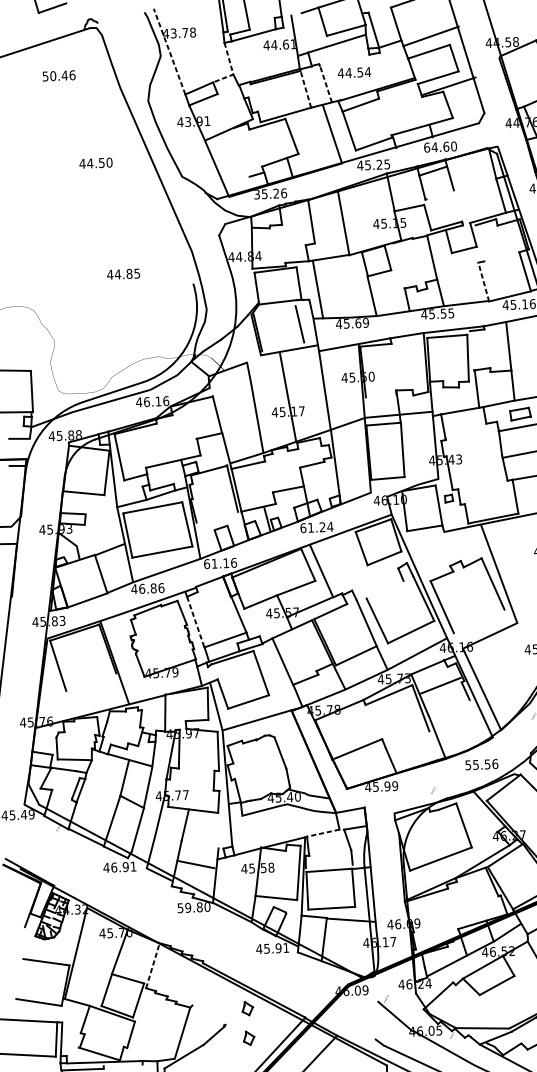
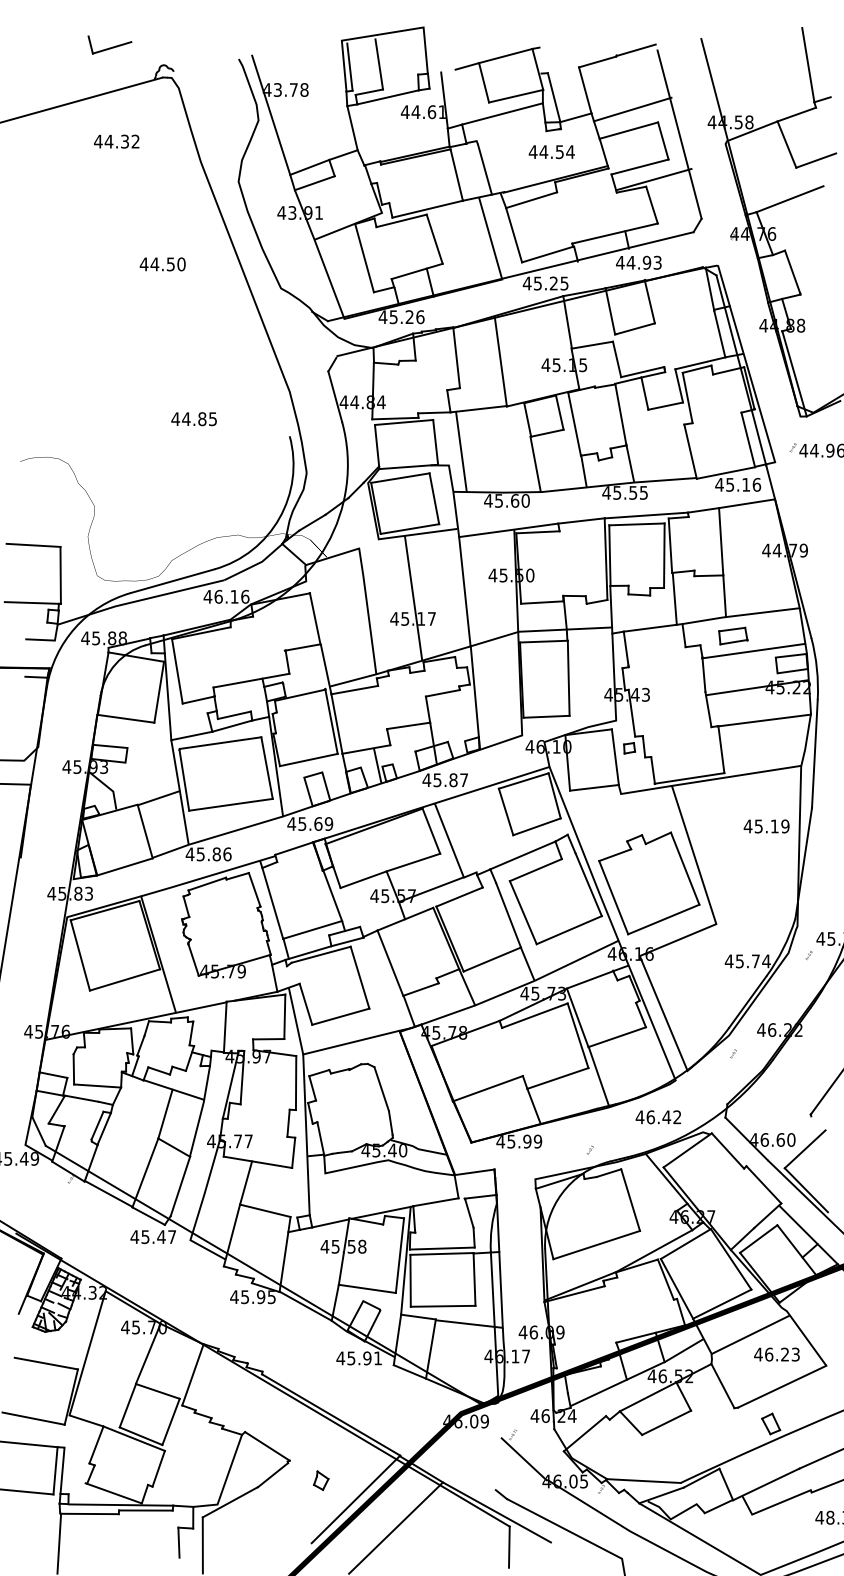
line: (169, 51) -> (270, 114), dashed -> solid
line: (232, 69) -> (356, 143), dashed -> solid
text: (354, 73) -> (551, 152), moved
text: (58, 75) -> (116, 141), 50.46 -> 44.32
line: (325, 84) -> (484, 169), dashed -> solid
line: (305, 88) -> (456, 174), dashed -> solid
text: (440, 146) -> (638, 262), 64.60 -> 44.93
line: (241, 152) -> (364, 258), added
line: (432, 171) -> (635, 328), moved
text: (256, 194) -> (382, 317), 35.26 -> 45.26
line: (479, 242) -> (687, 397), added
line: (398, 265) -> (574, 423), added
line: (483, 281) -> (690, 451), dashed -> solid
line: (274, 309) -> (400, 477), added
text: (365, 322) -> (525, 500), 45.69 -> 45.60
line: (282, 346) -> (409, 528), added
line: (472, 350) -> (670, 545), added
line: (381, 395) -> (542, 602), added
line: (217, 516) -> (308, 759), added
text: (316, 527) -> (445, 780), 61.24 -> 45.87
text: (220, 563) -> (310, 823), 61.16 -> 45.69
line: (374, 579) -> (522, 855), added
text: (141, 589) -> (200, 854), 46.86 -> 45.86
line: (384, 590) -> (535, 870), added
line: (478, 621) -> (663, 919), added
line: (195, 622) -> (272, 903), dashed -> solid
line: (90, 681) -> (124, 979), added
line: (439, 686) -> (616, 1037), moved
line: (407, 739) -> (557, 1078), added
text: (481, 764) -> (658, 1117), 55.56 -> 46.42
line: (322, 833) -> (435, 1202), dashed -> solid
line: (195, 864) -> (265, 1210), moved
line: (328, 866) -> (441, 1248), added
text: (123, 867) -> (158, 1237), 46.91 -> 45.47
text: (193, 907) -> (252, 1297), 59.80 -> 45.95
line: (153, 965) -> (193, 1374), dashed -> solid
part: (247, 1008) -> (321, 1439), removed
line: (209, 1015) -> (267, 1446), added
line: (122, 1065) -> (145, 1510), added

